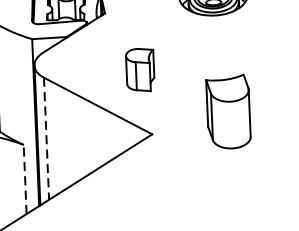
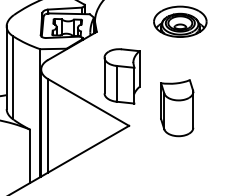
part: (139, 70) -> (121, 76), size x1.67
part: (229, 112) -> (177, 108), moved
line: (47, 138) -> (48, 125), dashed -> solid
line: (25, 179) -> (30, 156), dashed -> solid

